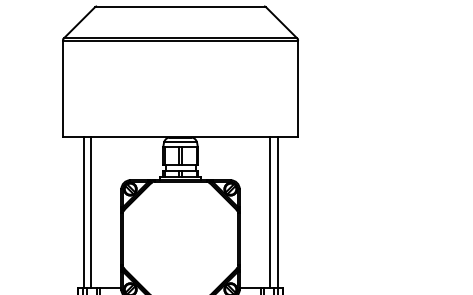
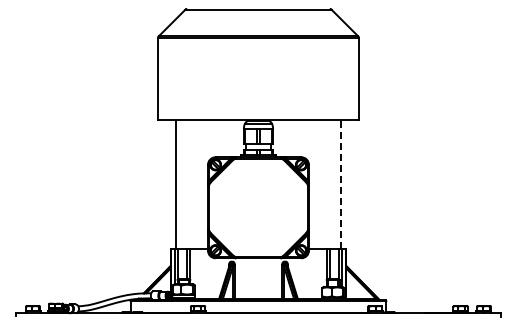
line: (90, 212) -> (181, 184), removed
line: (270, 212) -> (335, 184), removed
line: (277, 212) -> (341, 184), solid -> dashed

